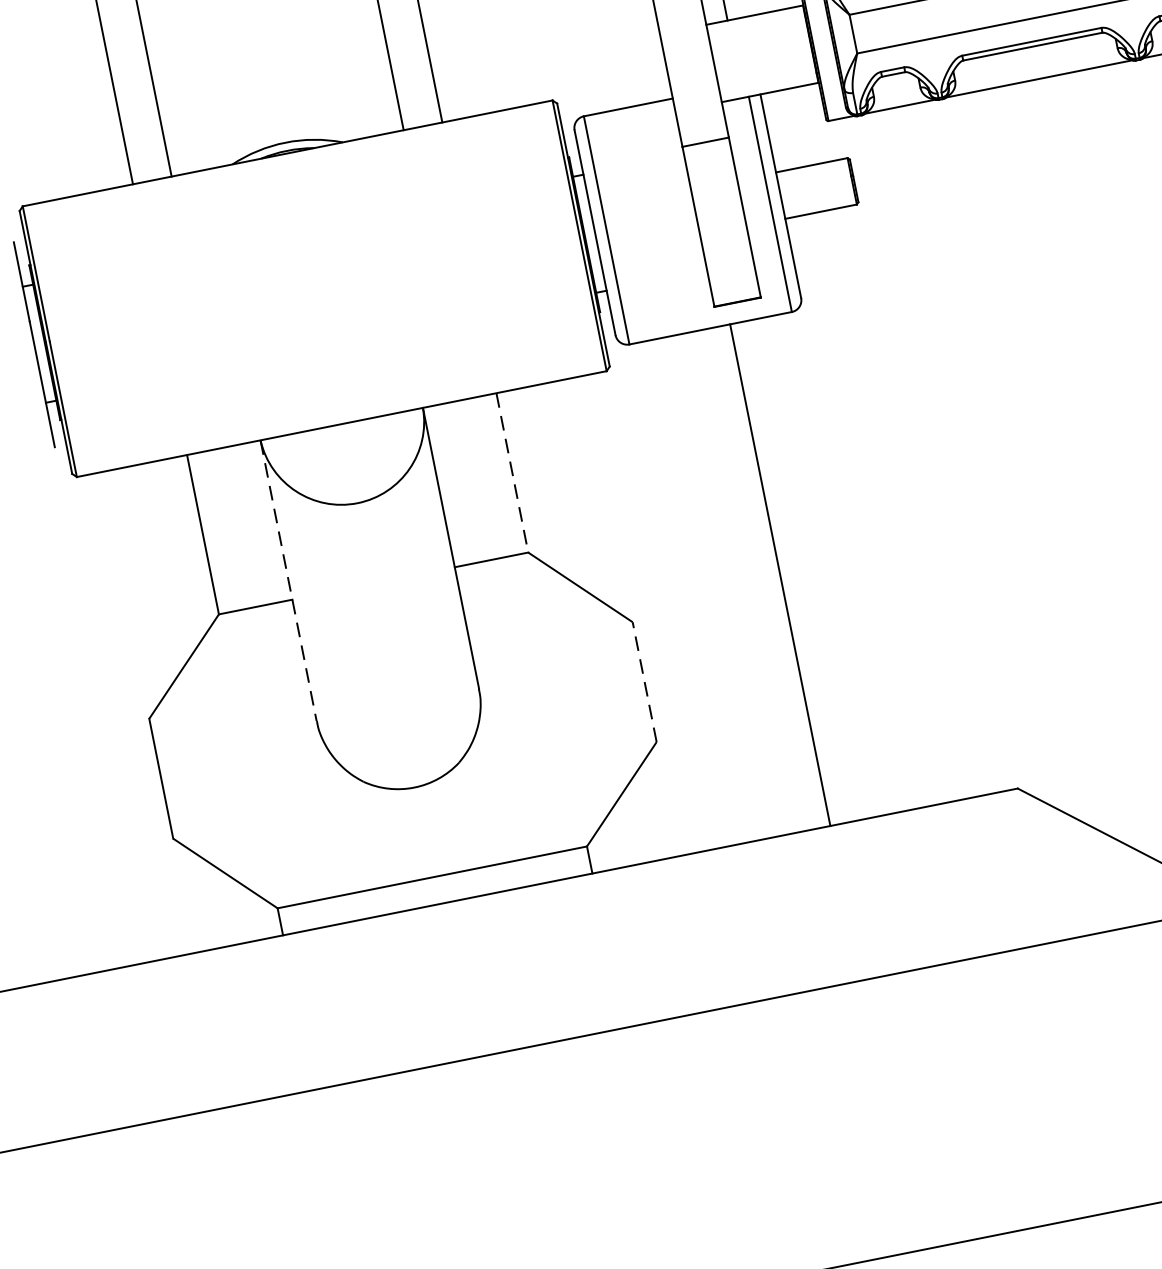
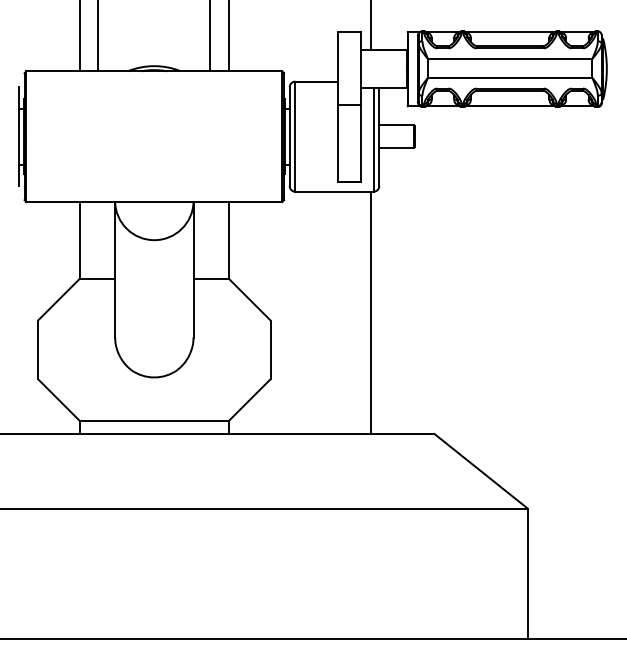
line: (513, 472) -> (229, 240), dashed -> solid
line: (779, 574) -> (370, 312), moved
line: (289, 580) -> (115, 269), dashed -> solid
line: (645, 681) -> (271, 349), dashed -> solid

